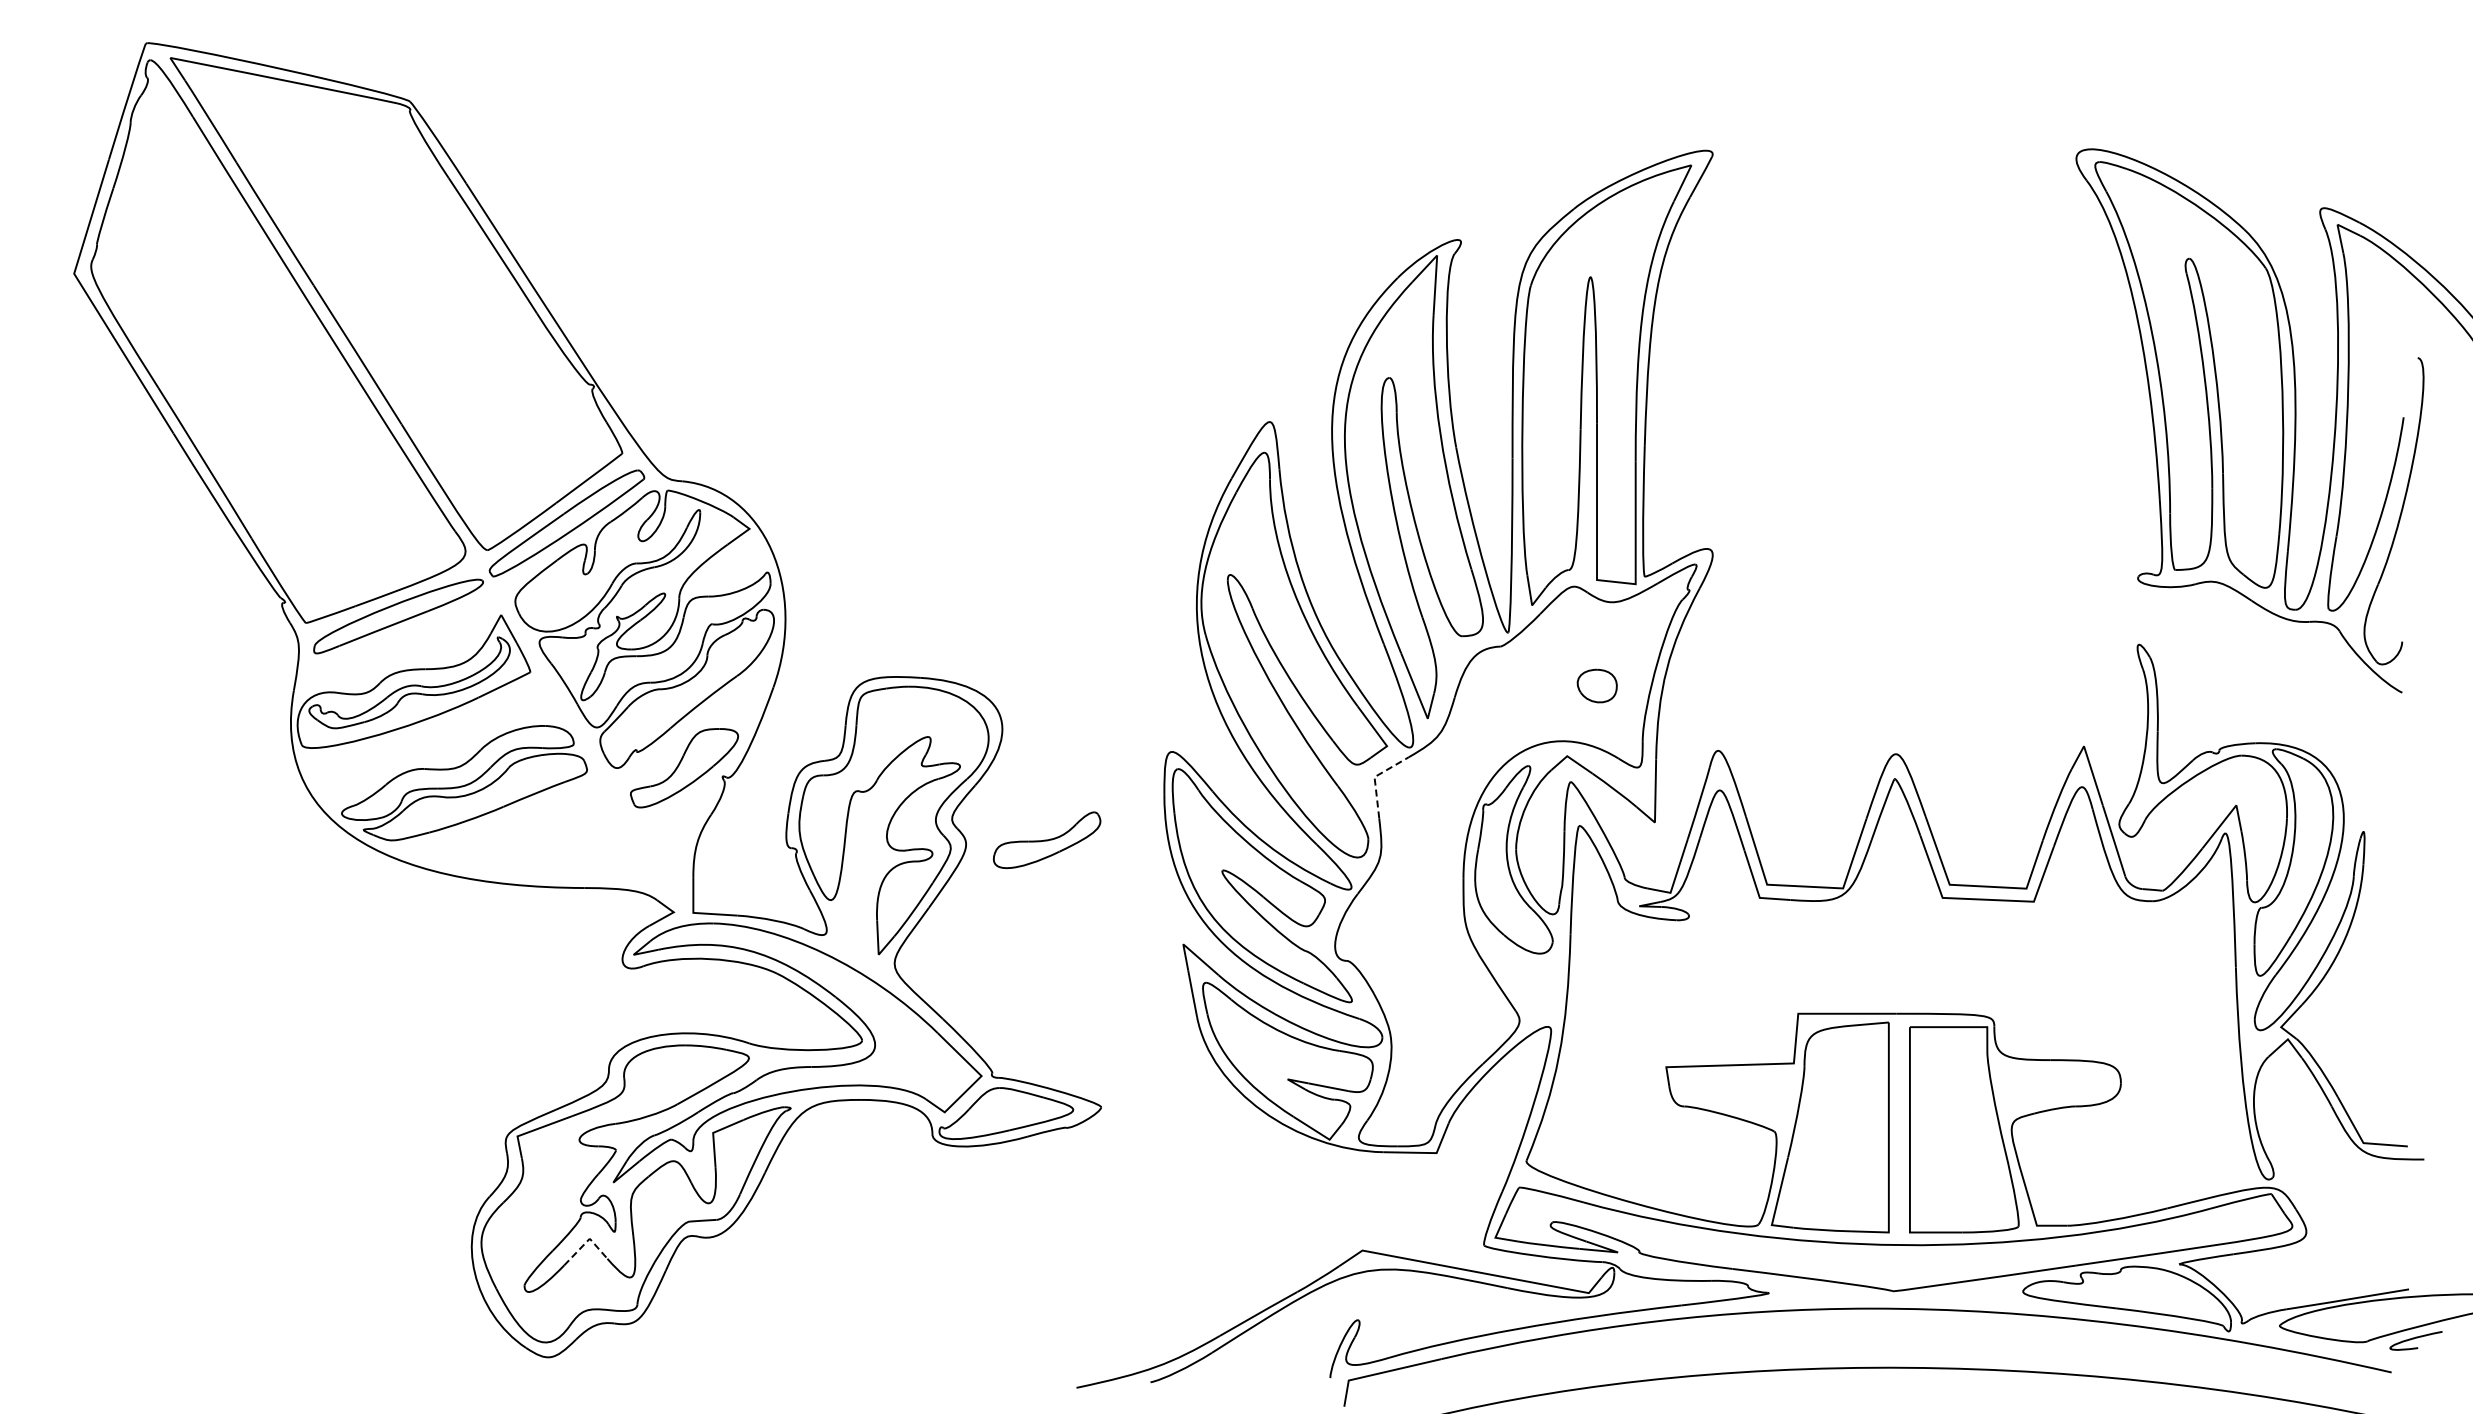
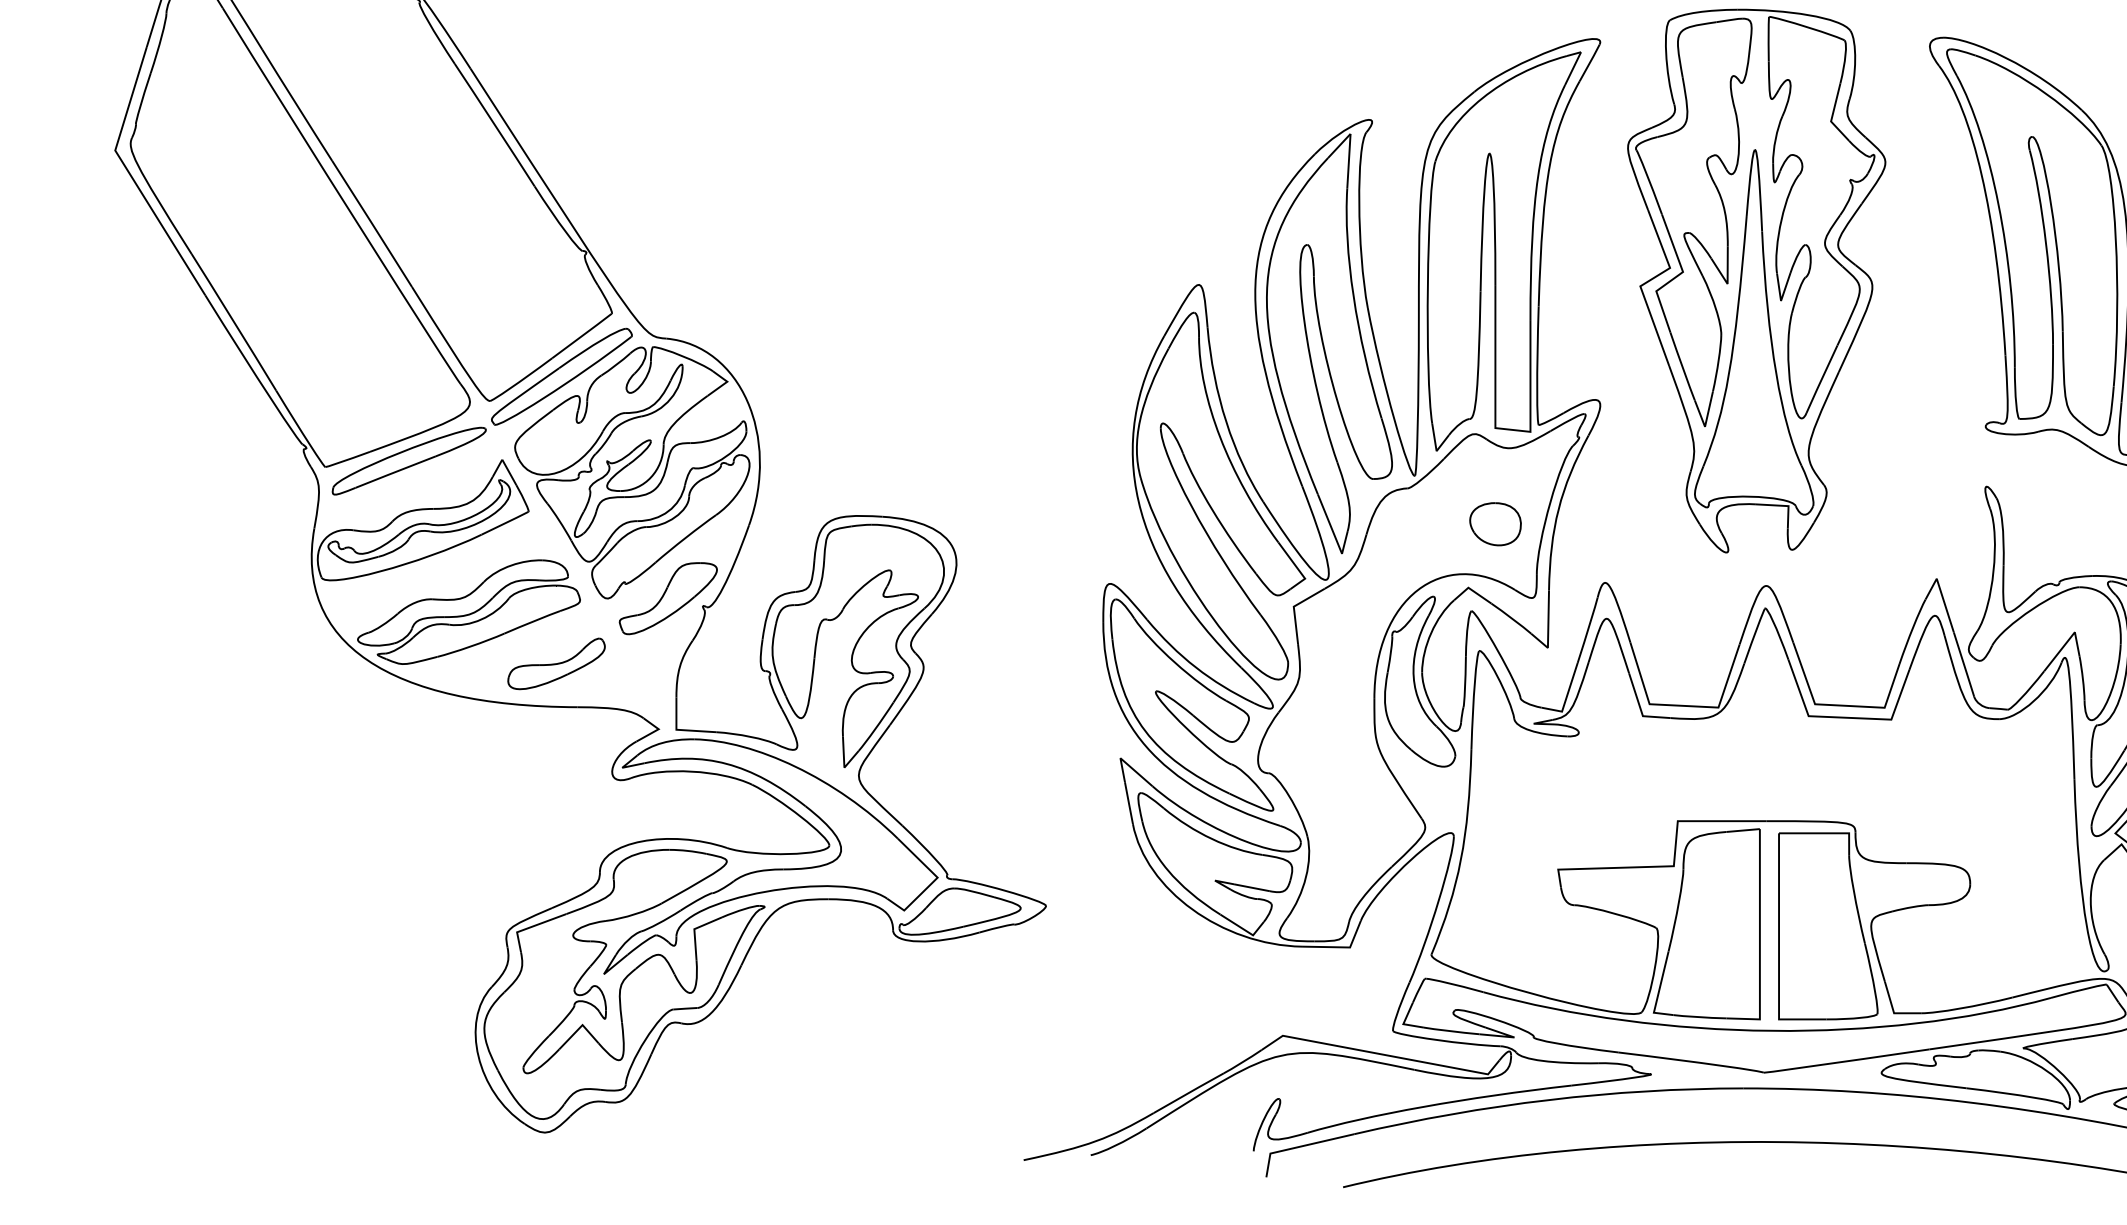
part: (1885, 417) -> (1756, 280), added
part: (1597, 685) -> (1495, 523), size x1.43
line: (1374, 777) -> (1293, 607), dashed -> solid
part: (1046, 840) -> (556, 664), moved
line: (587, 1241) -> (580, 1027), dashed -> solid

